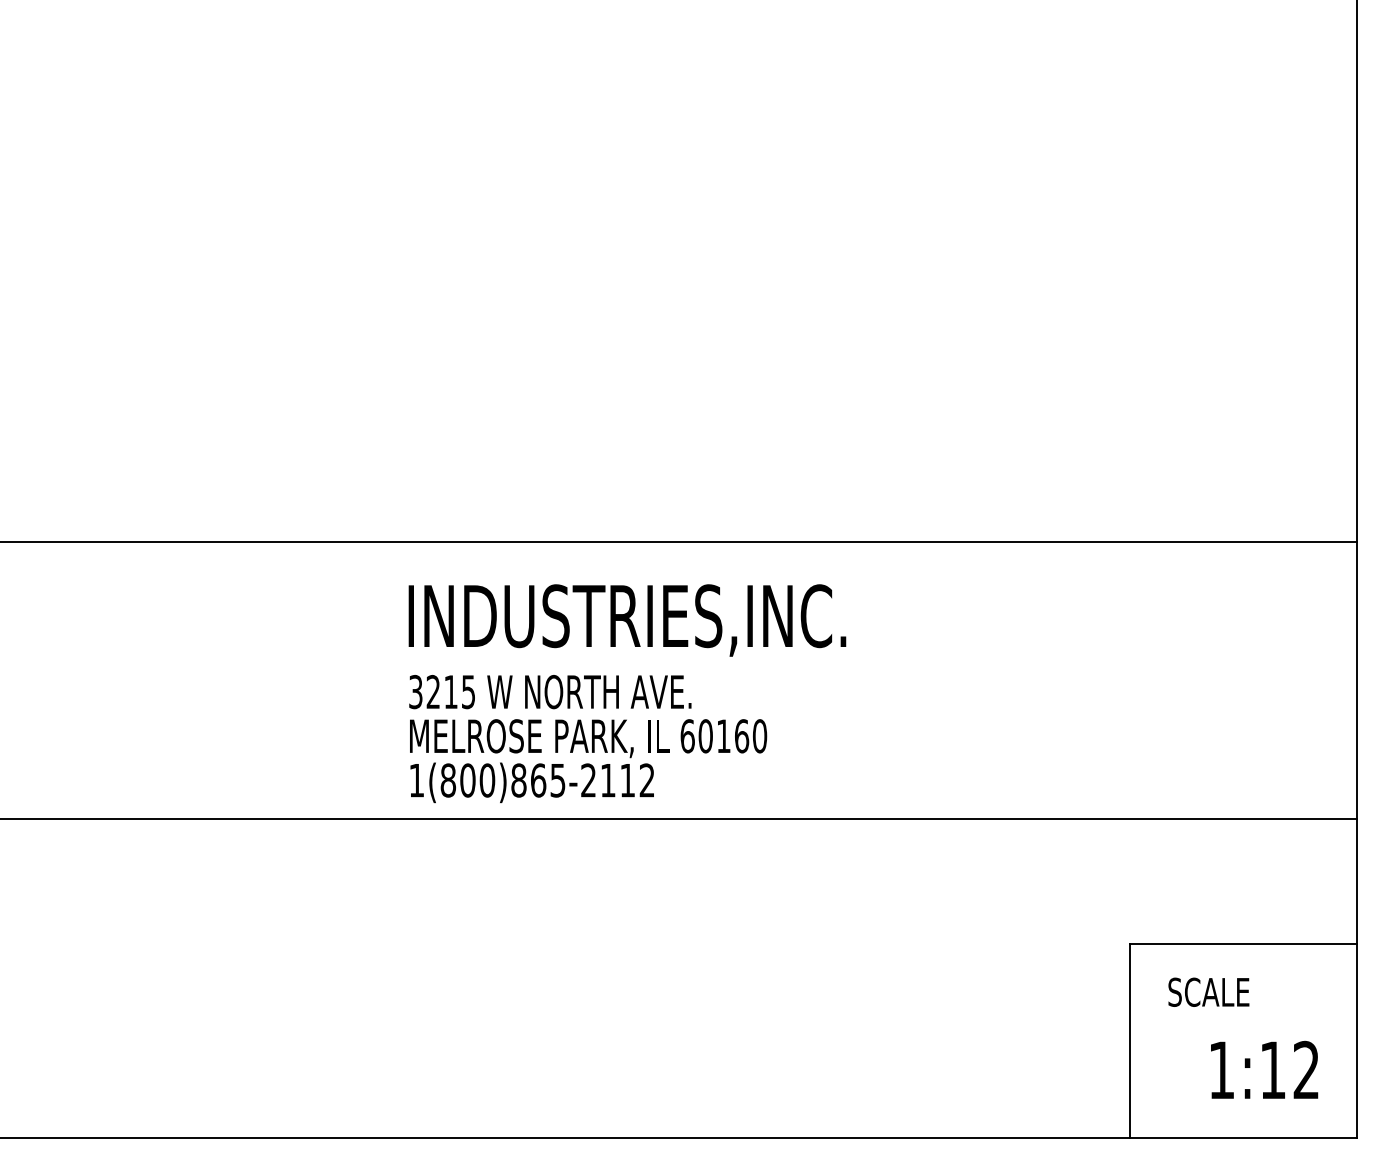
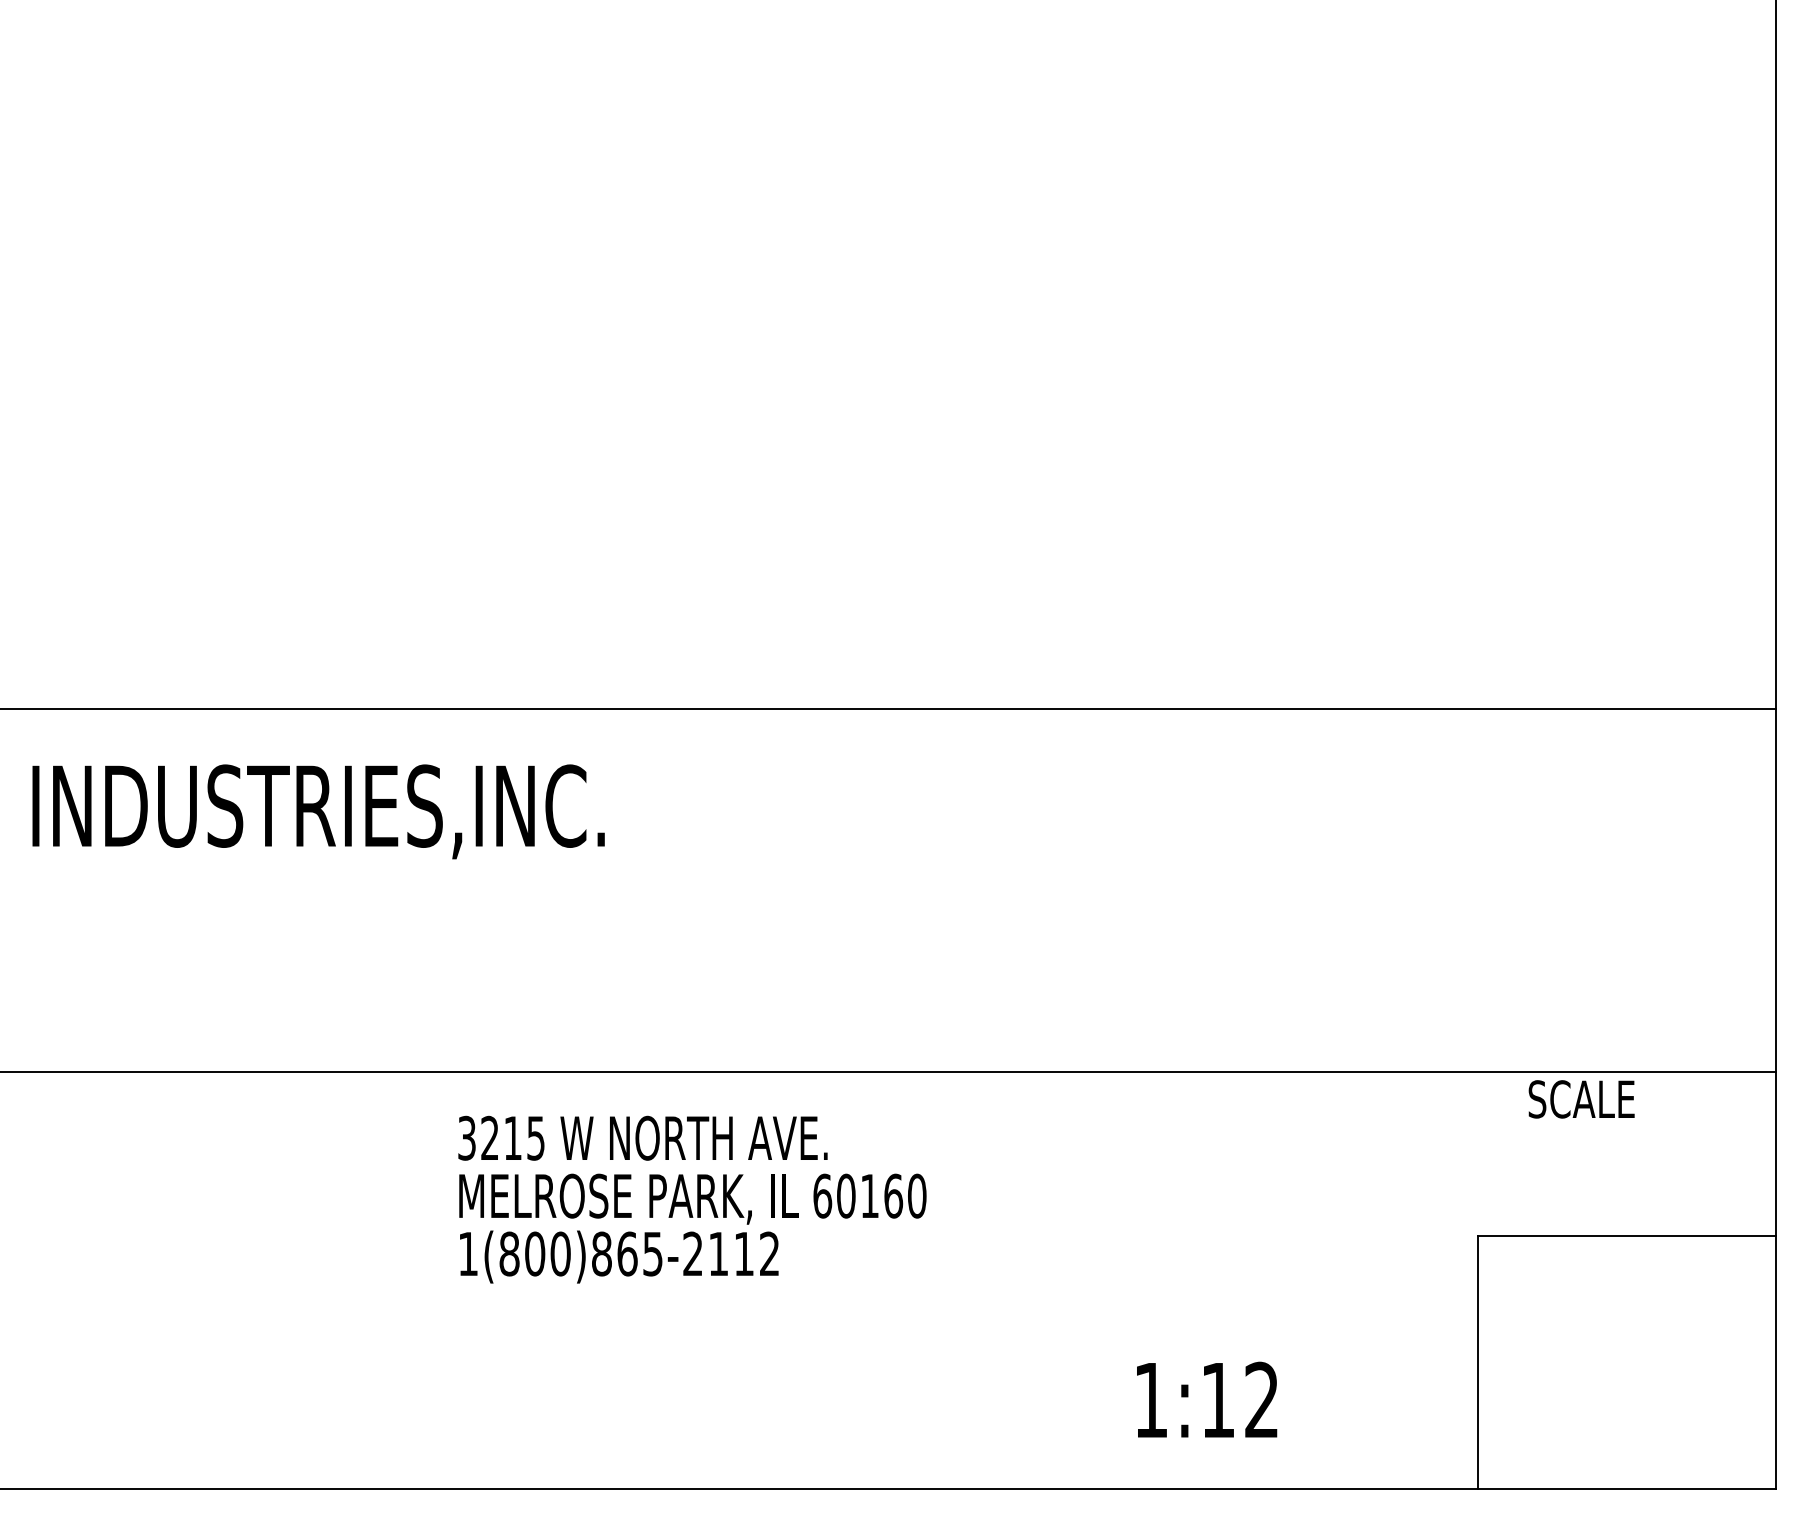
text: (627, 620) -> (318, 811), moved
text: (588, 739) -> (692, 1200), moved
text: (1208, 991) -> (1581, 1098), moved
text: (1264, 1069) -> (1207, 1399), moved

